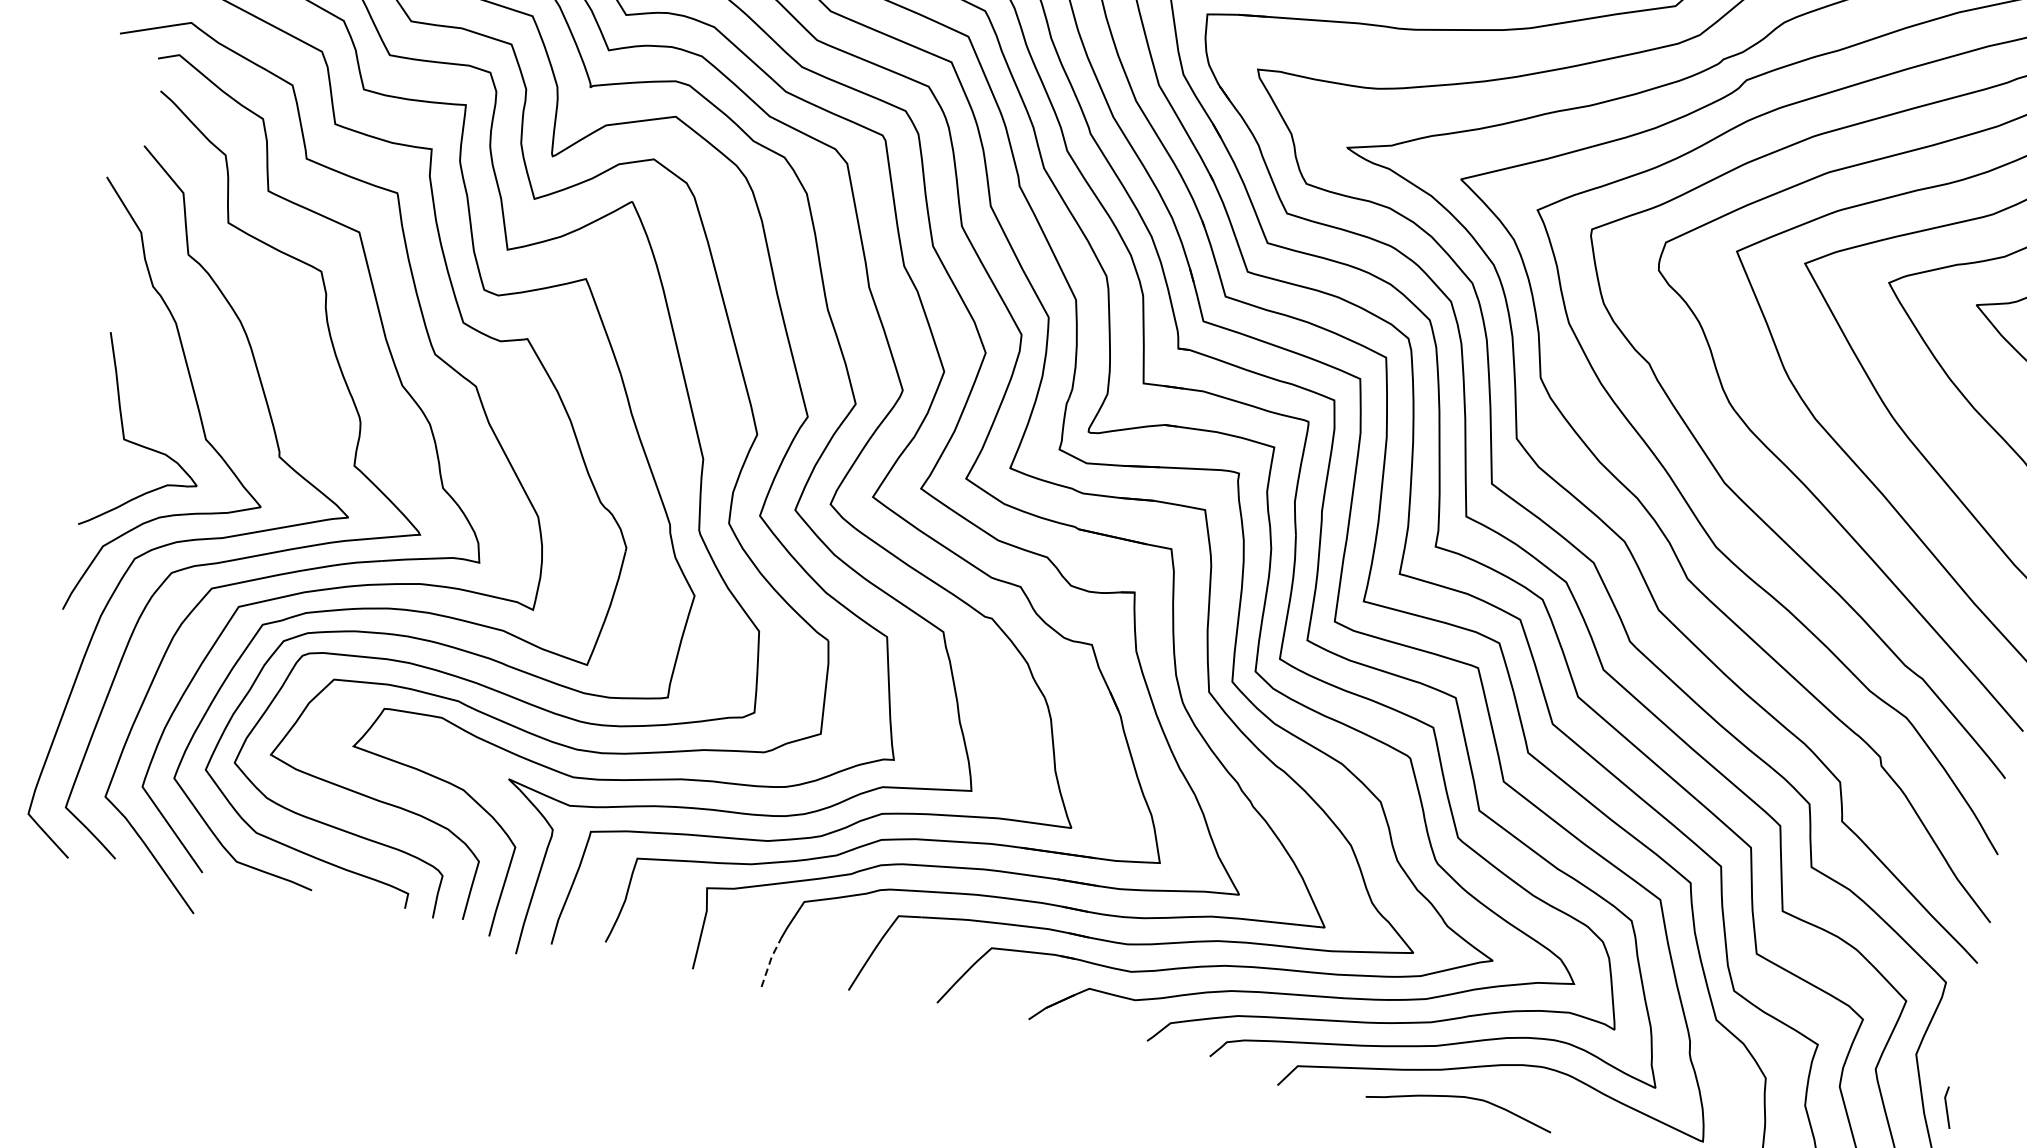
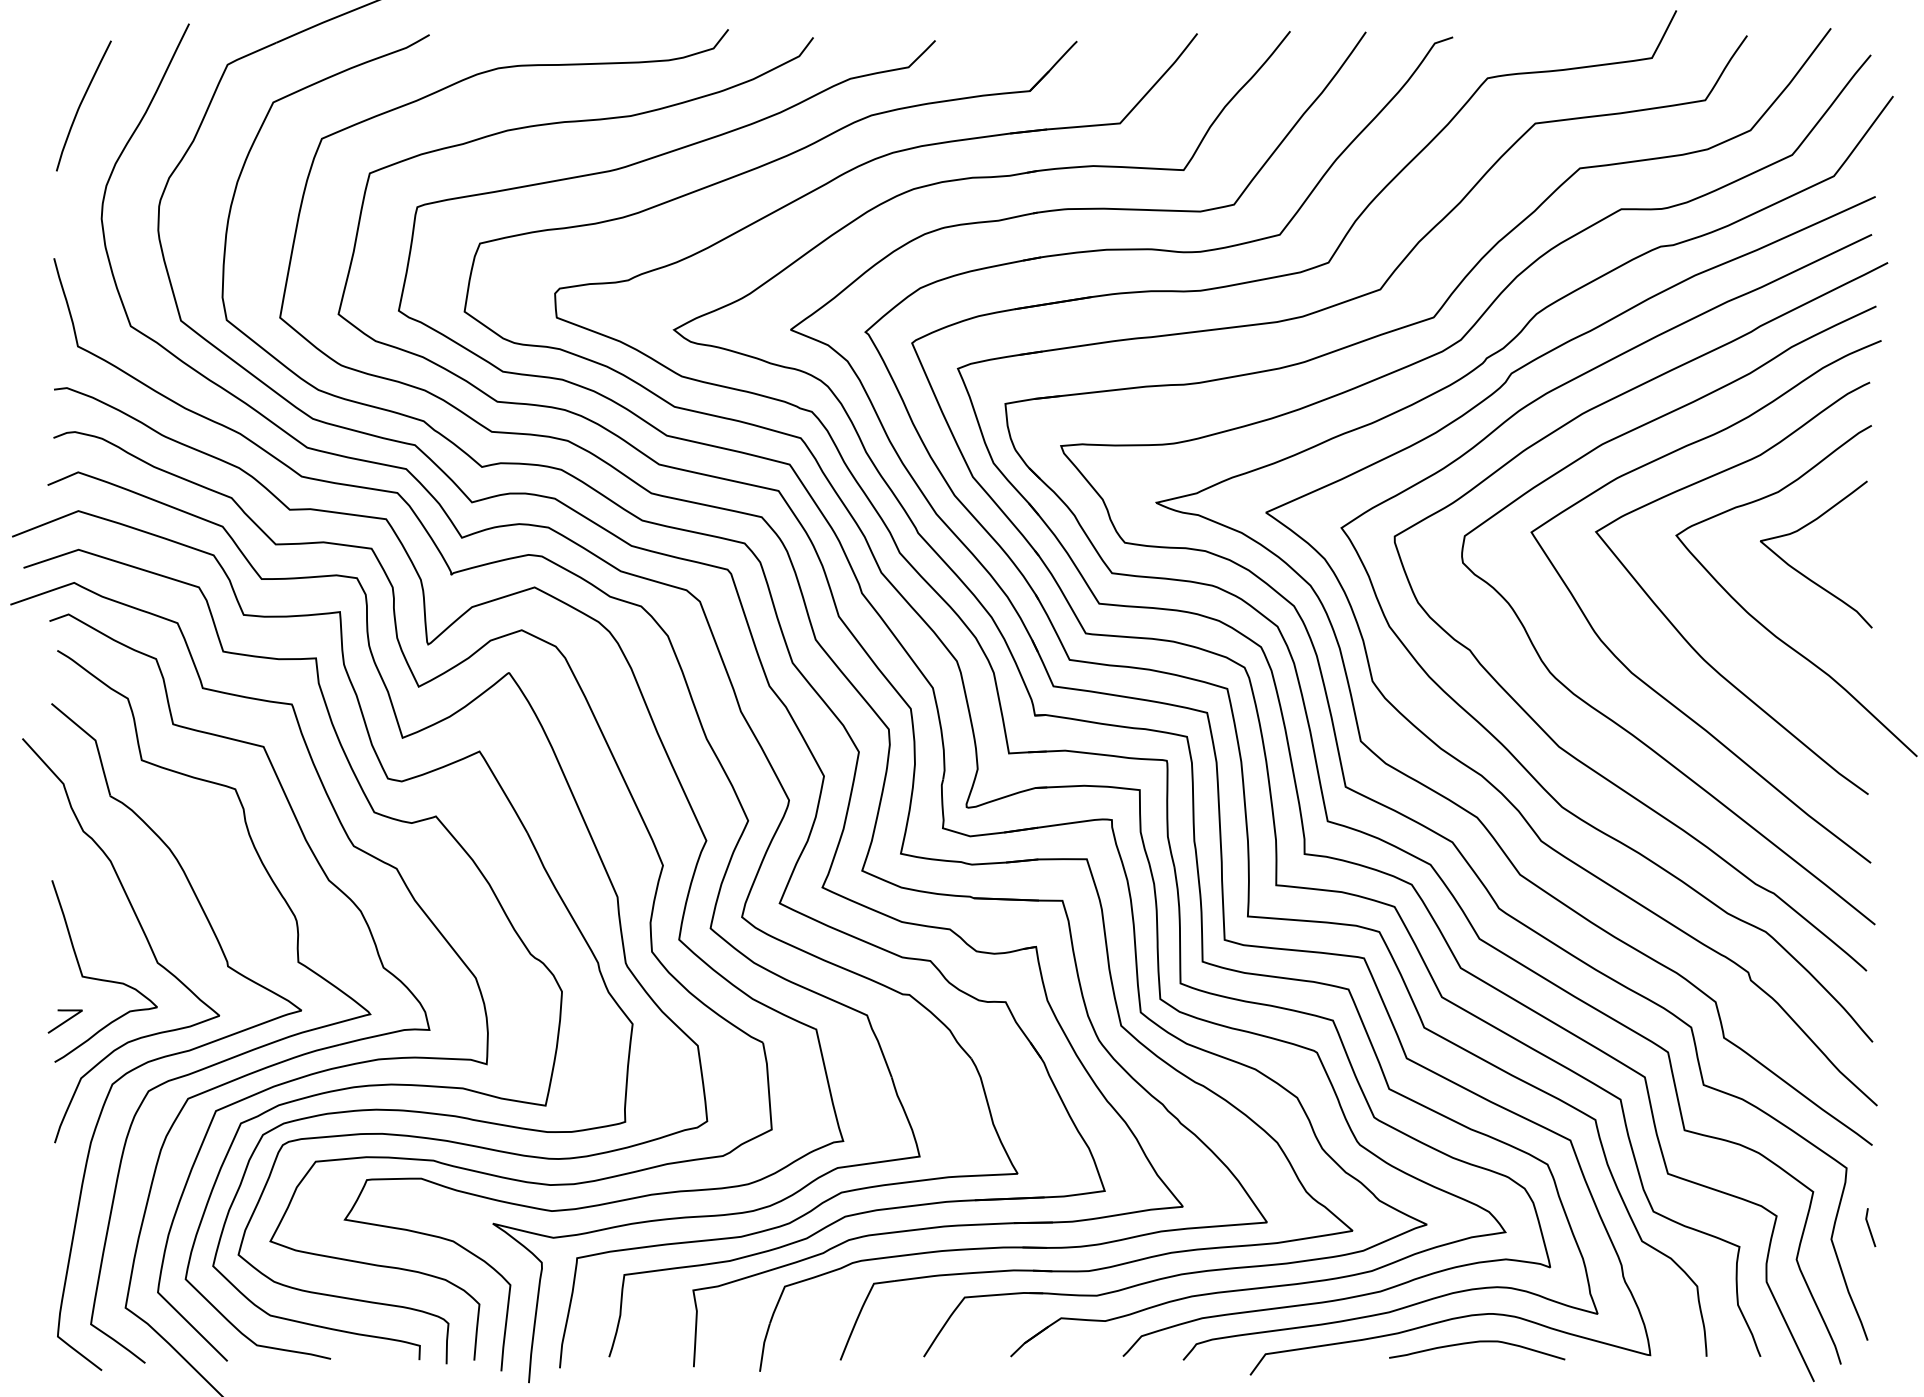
line: (96, 483) -> (64, 1021), added
line: (770, 960) -> (763, 1346), dashed -> solid
curve: (1461, 1097) -> (1477, 1342), moved
line: (1946, 1107) -> (1869, 1227), moved

